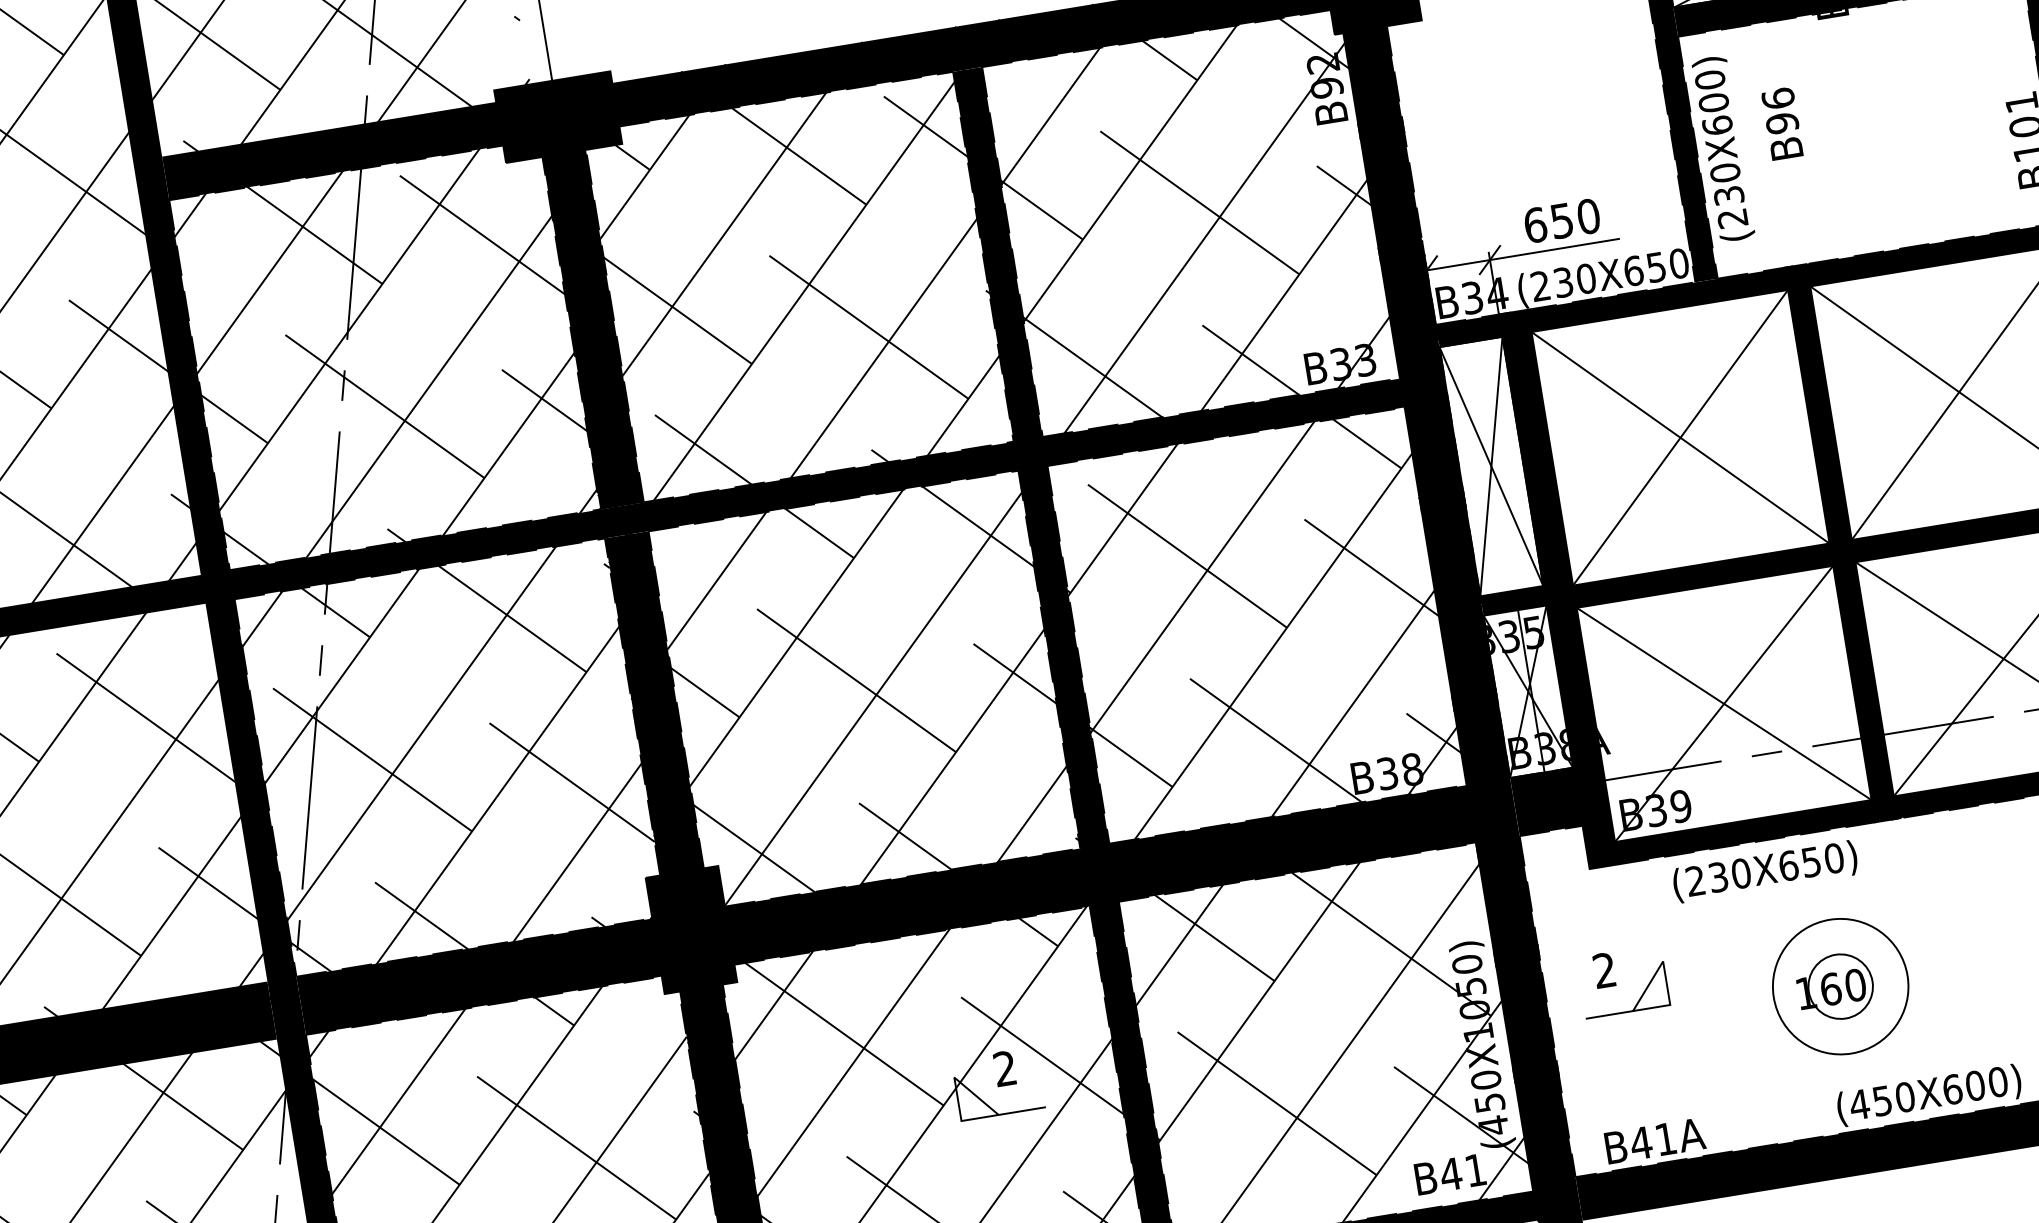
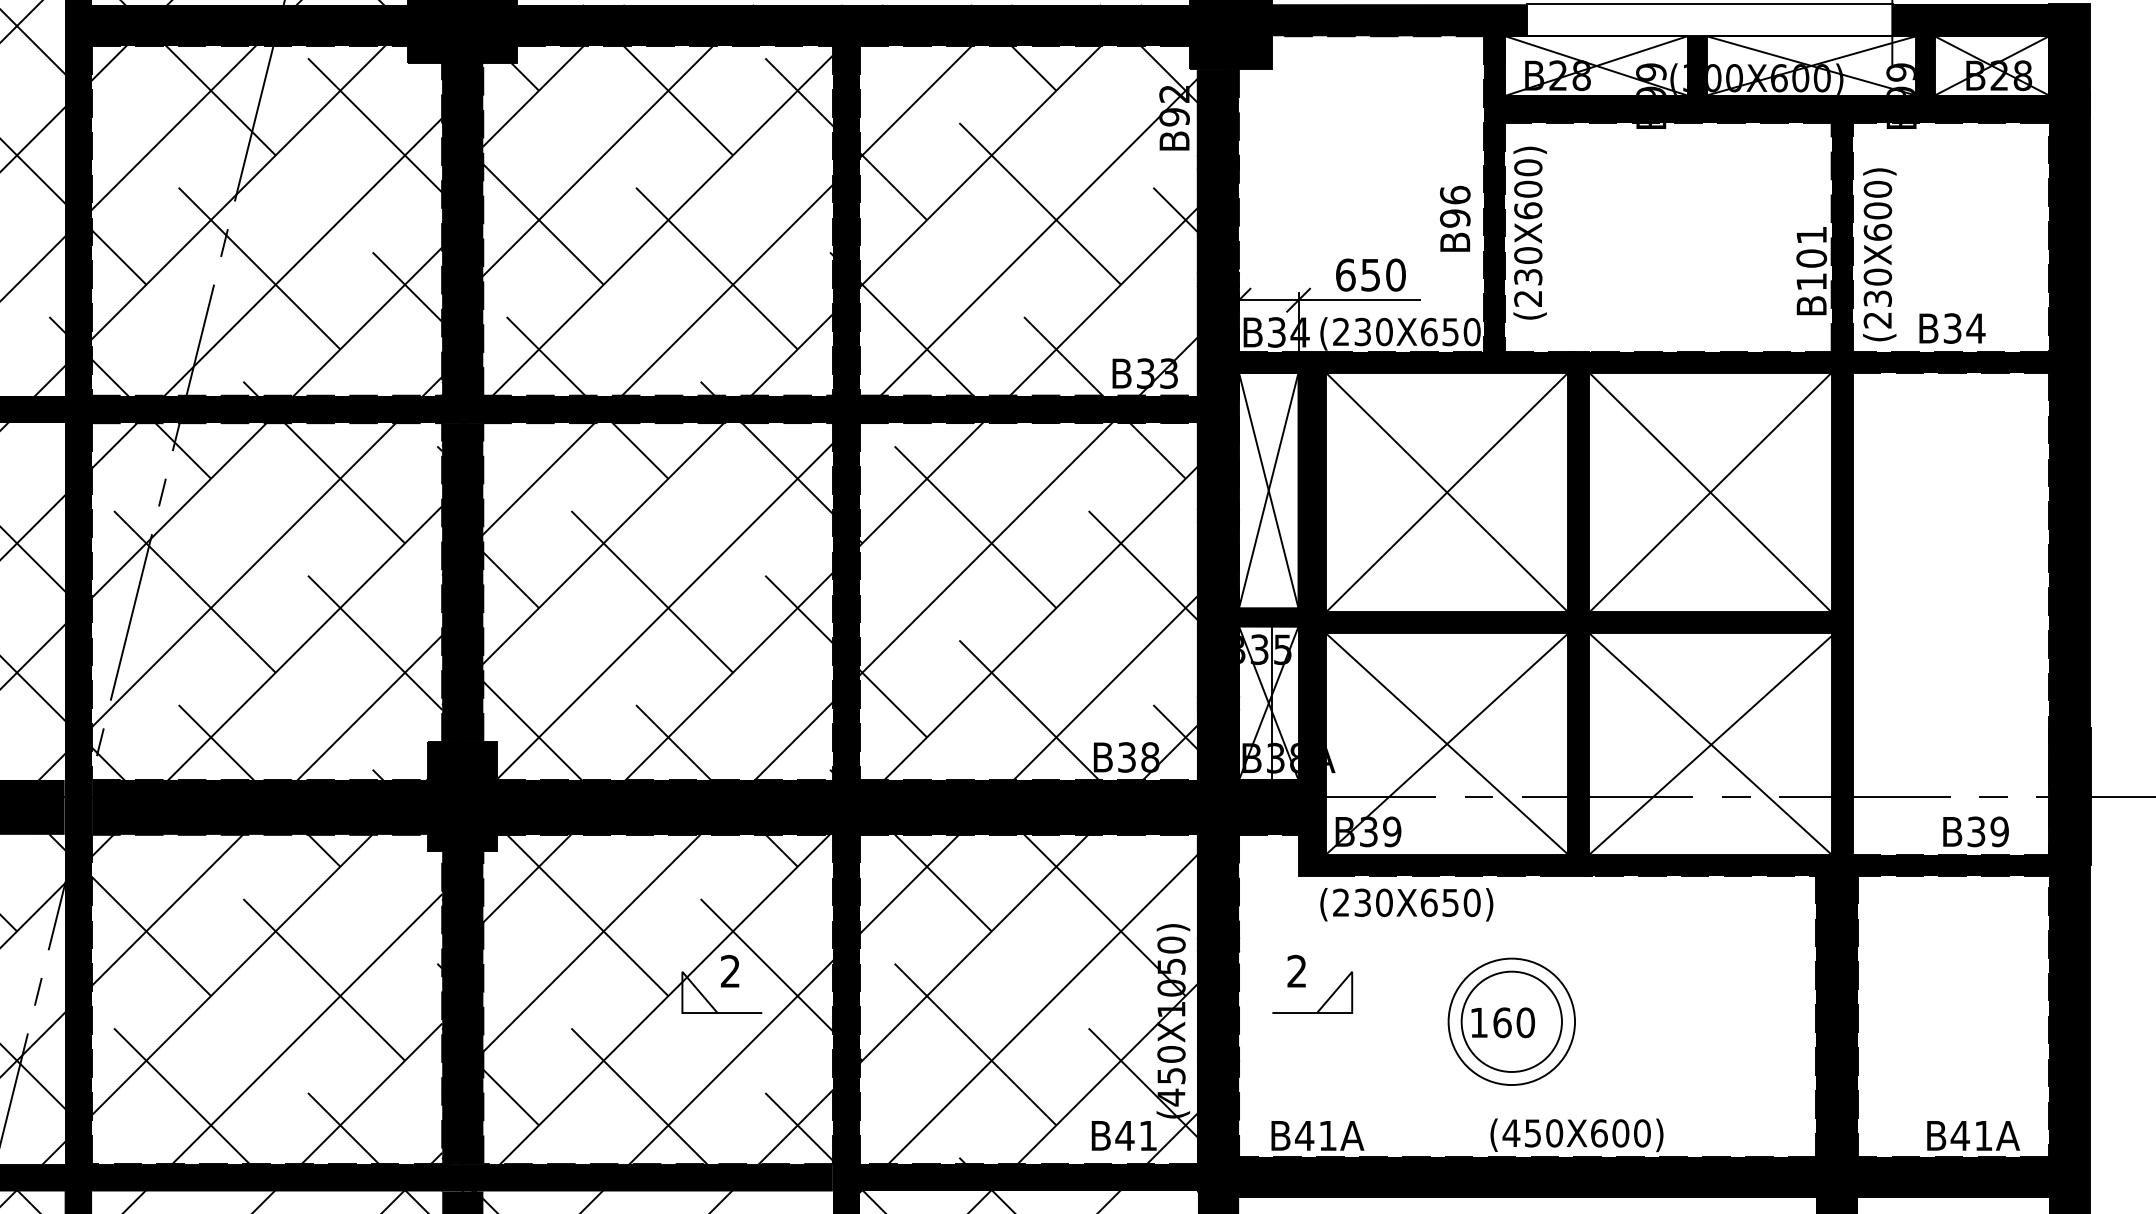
text: (1782, 123) -> (1455, 218), moved
text: (1764, 871) -> (1406, 904), moved
circle: (1840, 986) -> (1511, 1021), size x1.67

